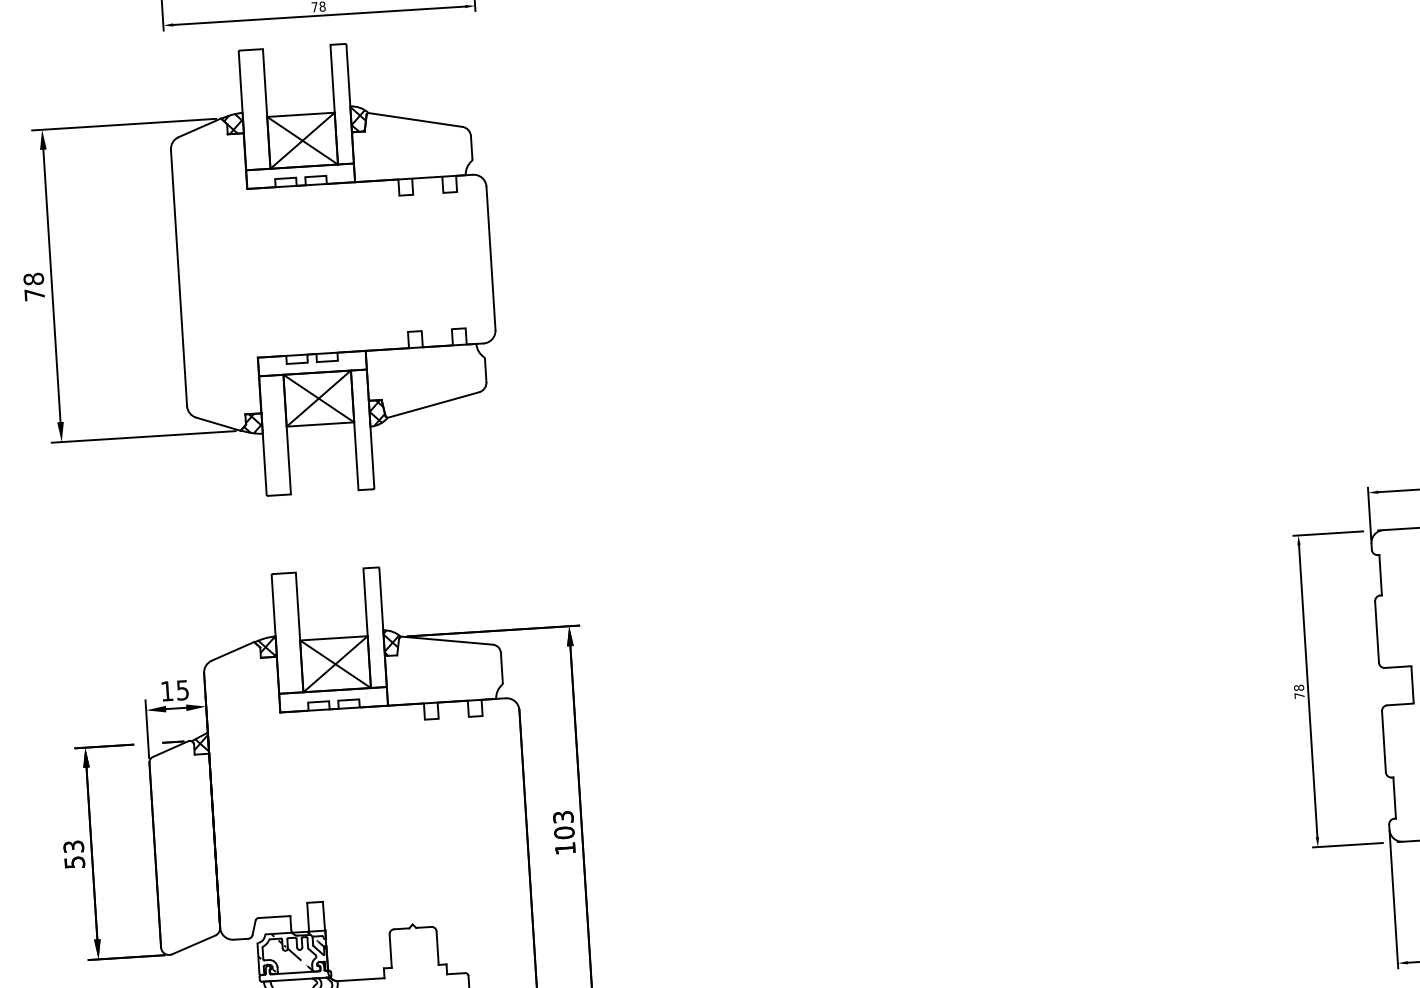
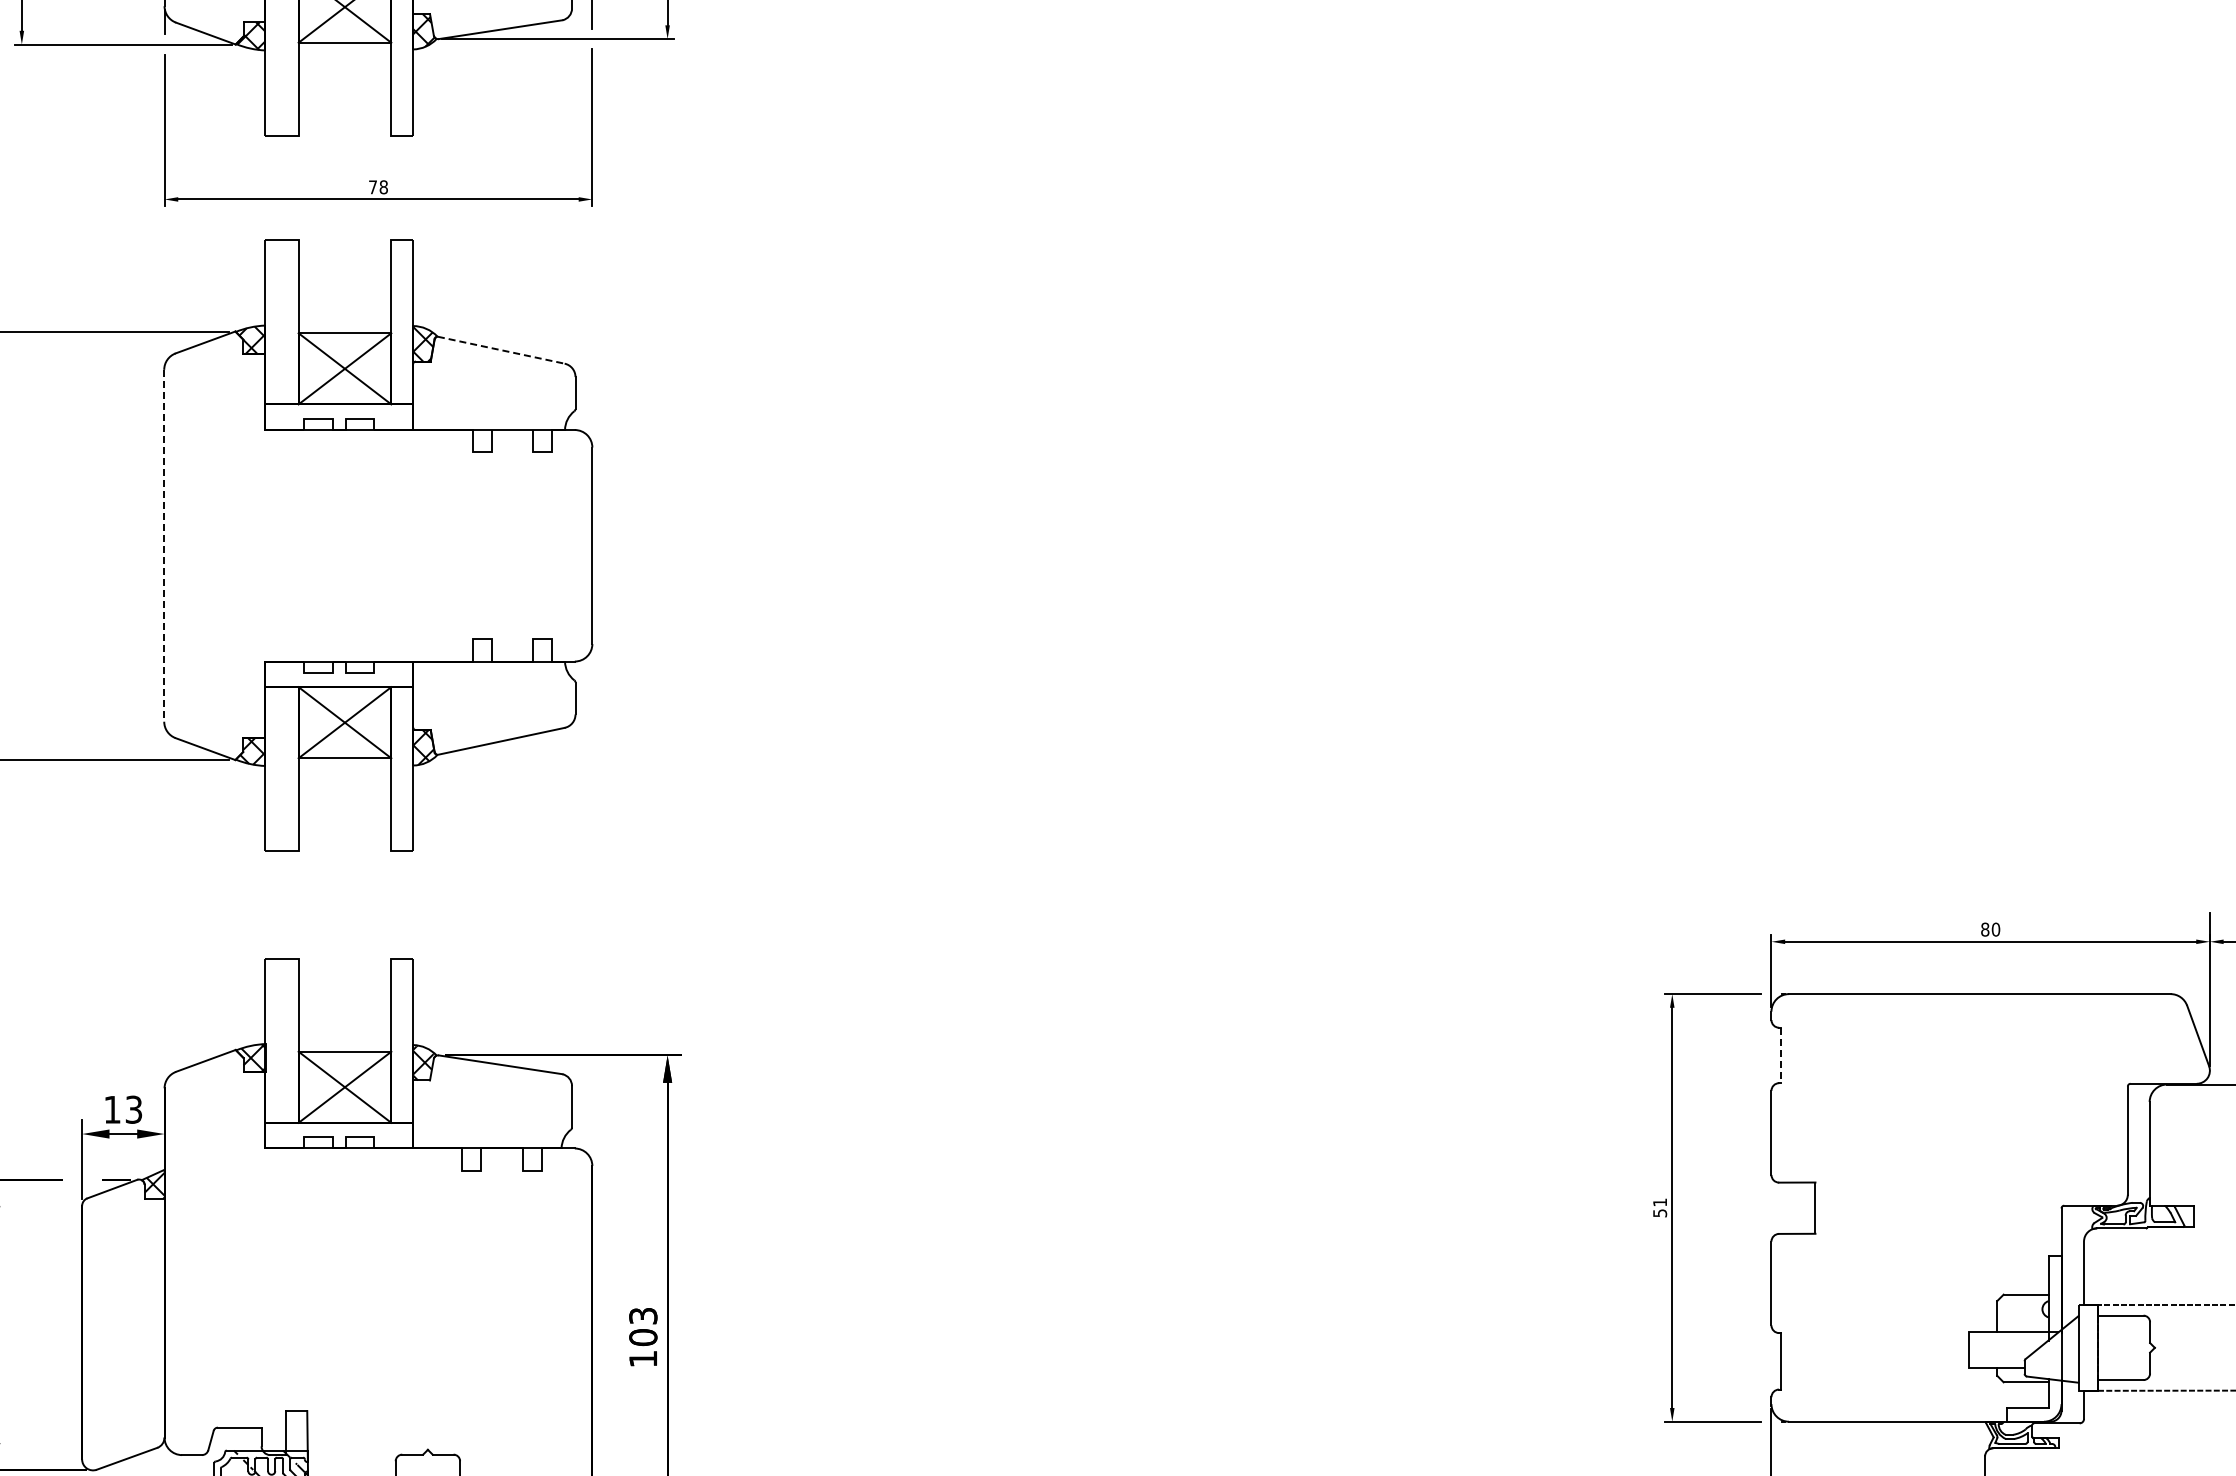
line: (415, 120) -> (501, 350), solid -> dashed
line: (179, 277) -> (164, 545), solid -> dashed
line: (1380, 575) -> (1781, 1055), solid -> dashed
text: (183, 690) -> (134, 1109), 15 -> 13
text: (1299, 691) -> (1660, 1207), 78 -> 51

